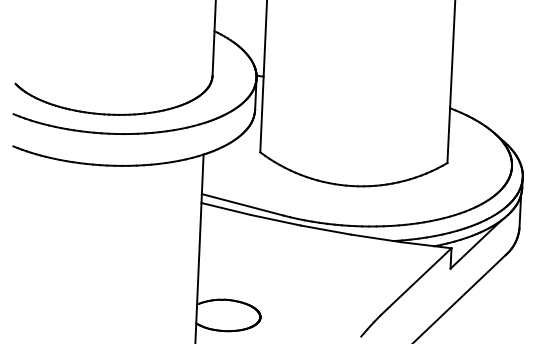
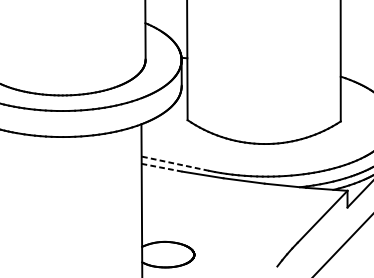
line: (242, 204) -> (175, 163), solid -> dashed
line: (225, 208) -> (161, 167), solid -> dashed

